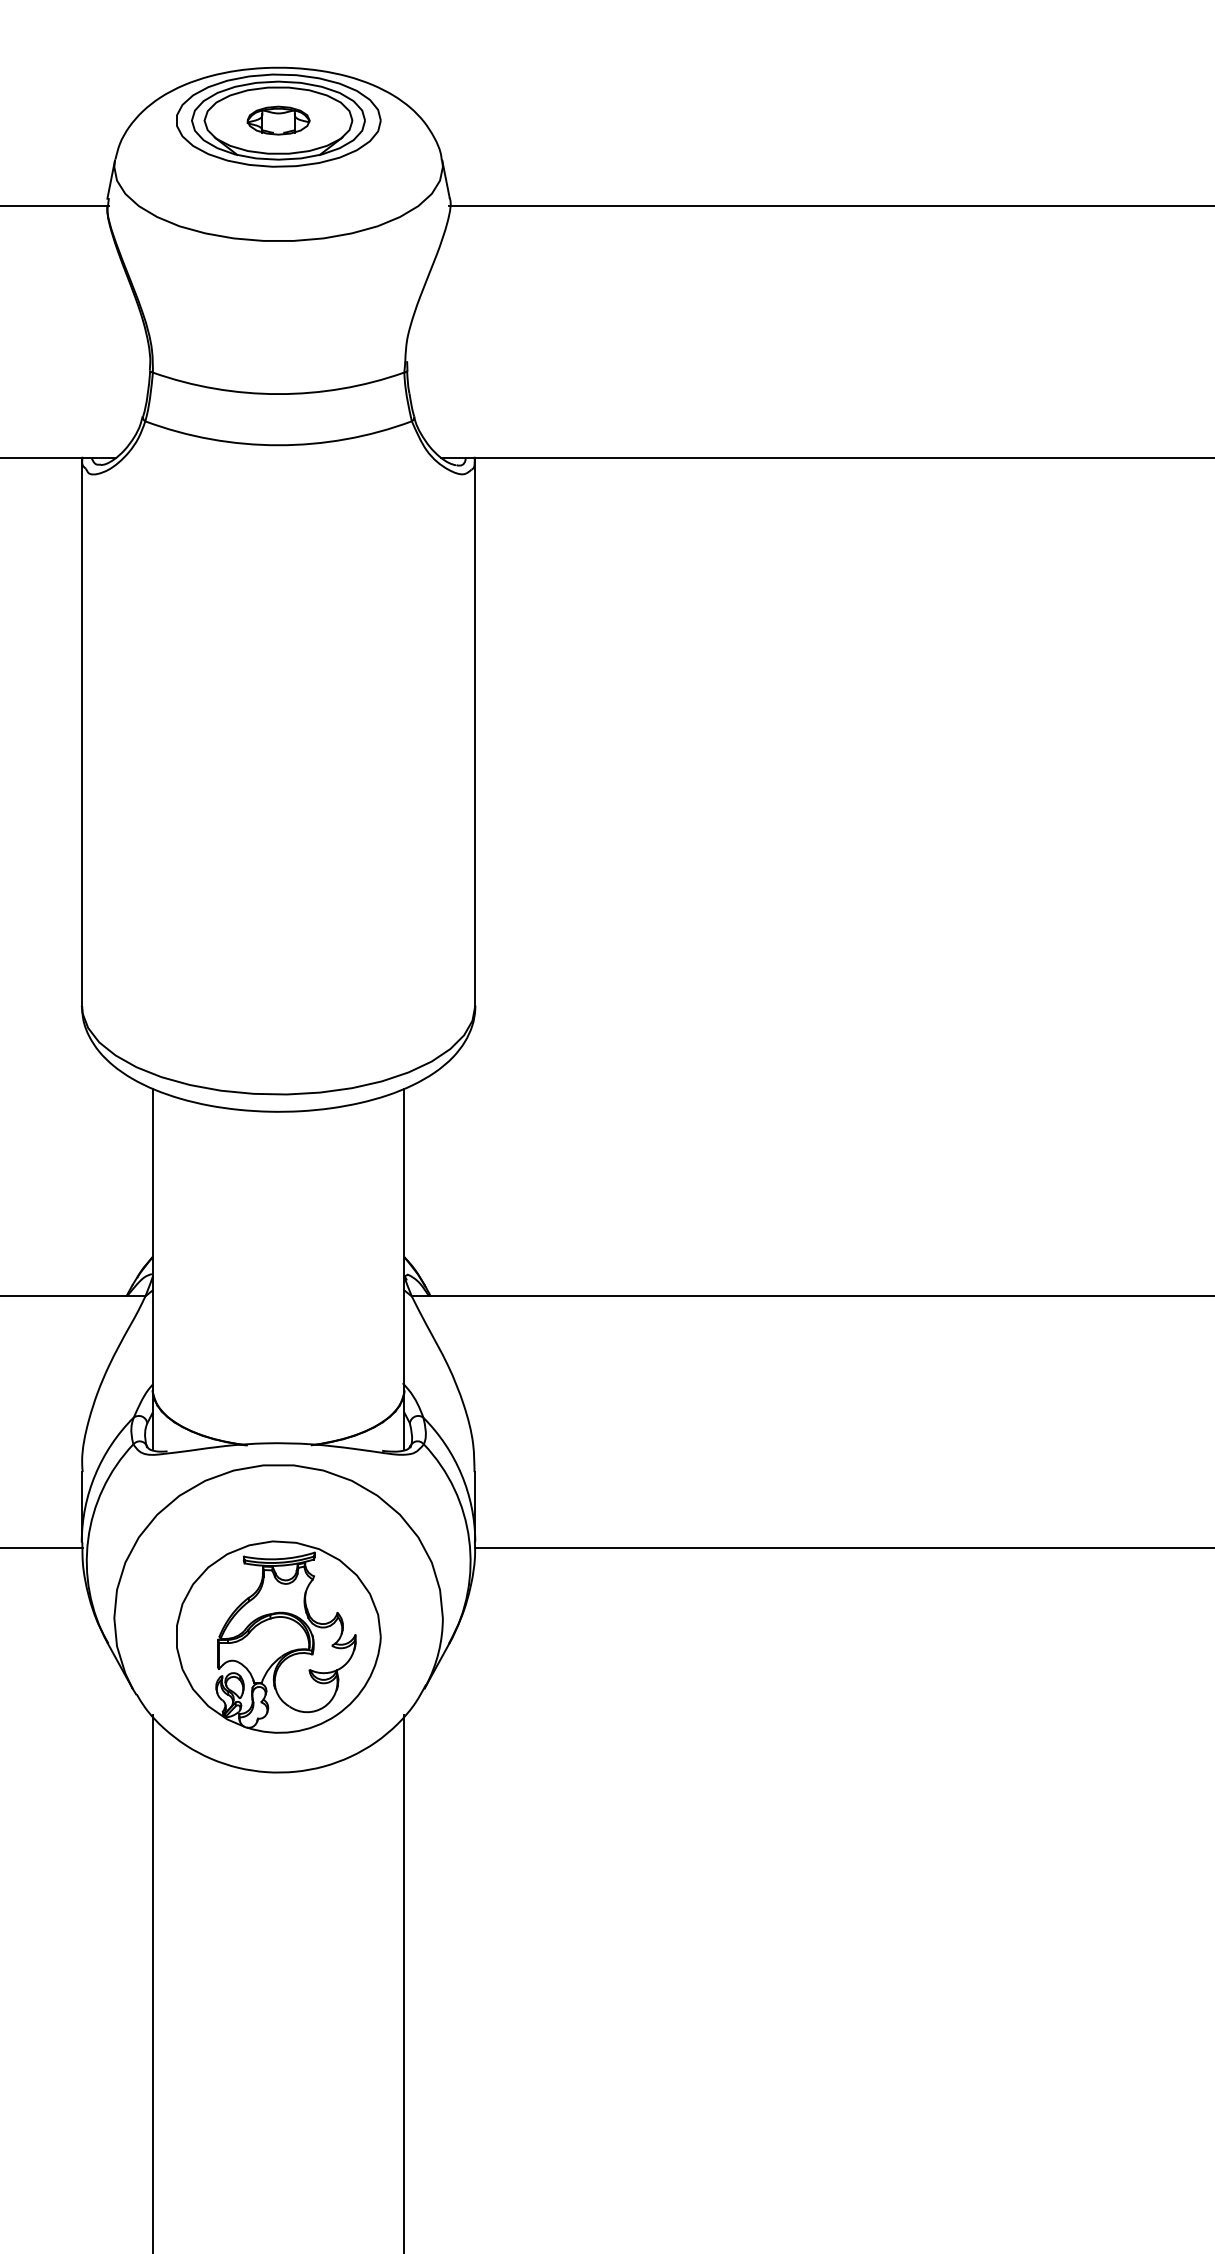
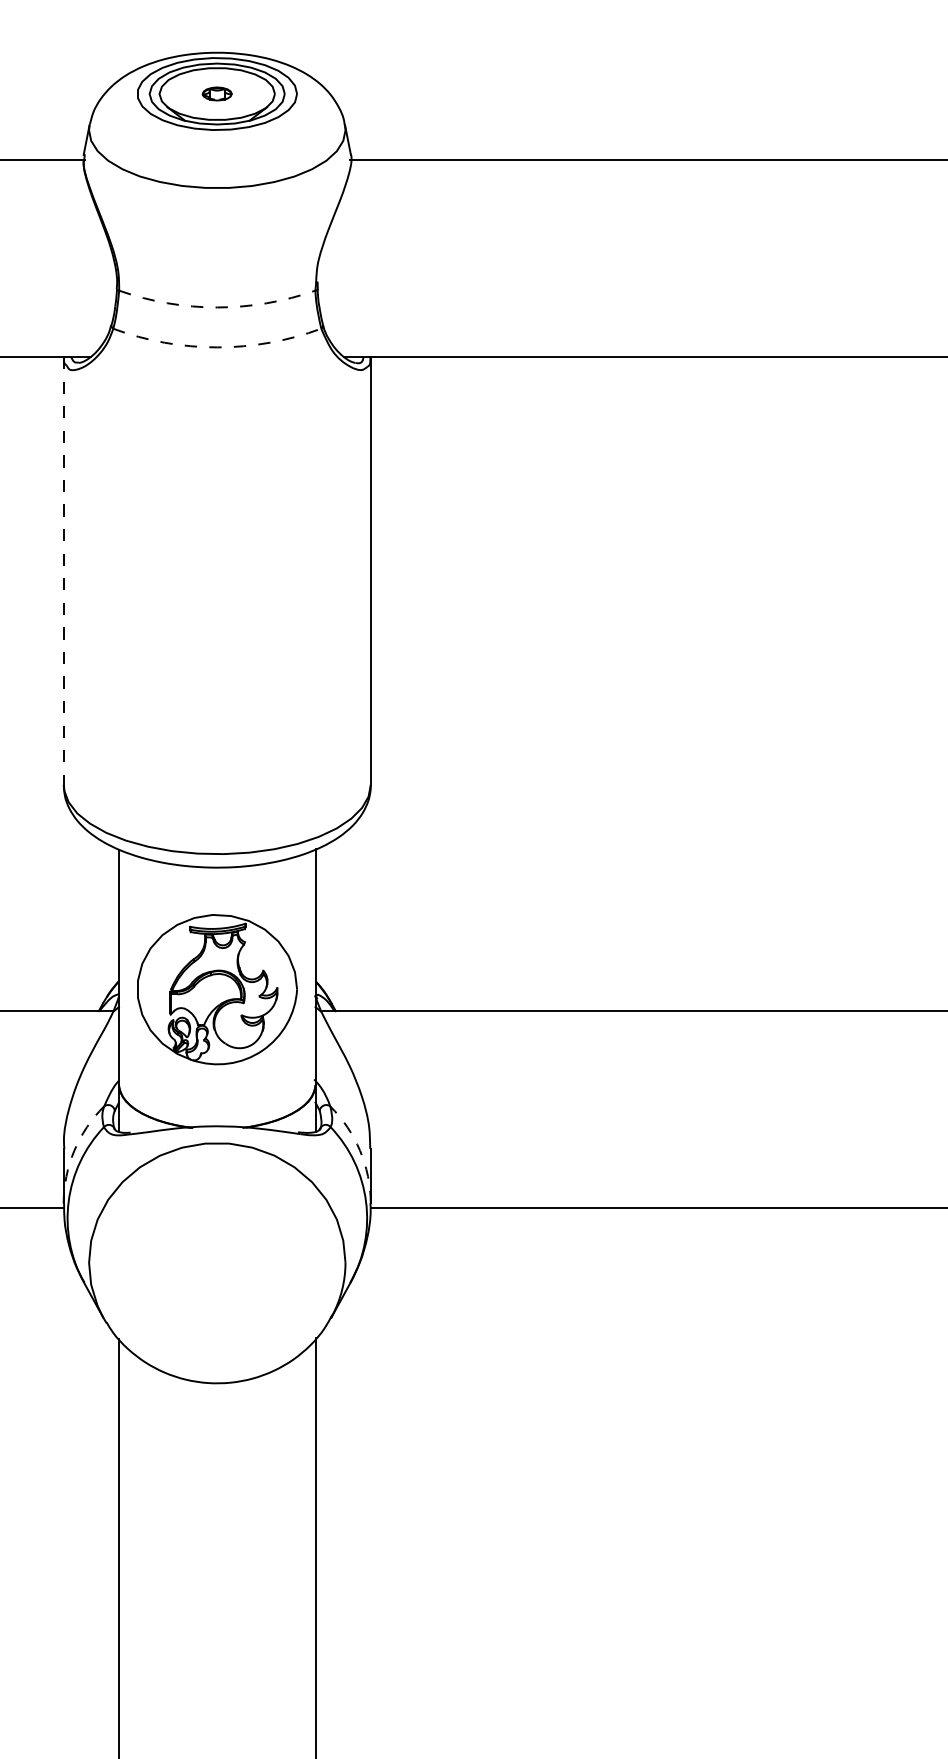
part: (278, 120) -> (217, 93), size x0.6
arc: (278, 394) -> (217, 307), solid -> dashed
arc: (278, 445) -> (217, 347), solid -> dashed
line: (81, 732) -> (63, 571), solid -> dashed
arc: (95, 1474) -> (74, 1150), solid -> dashed
arc: (461, 1474) -> (360, 1150), solid -> dashed
part: (278, 1636) -> (217, 989), moved

